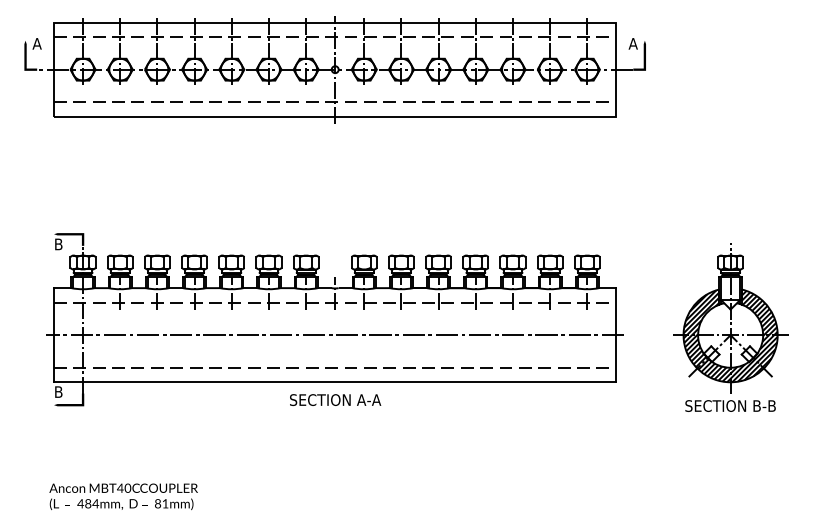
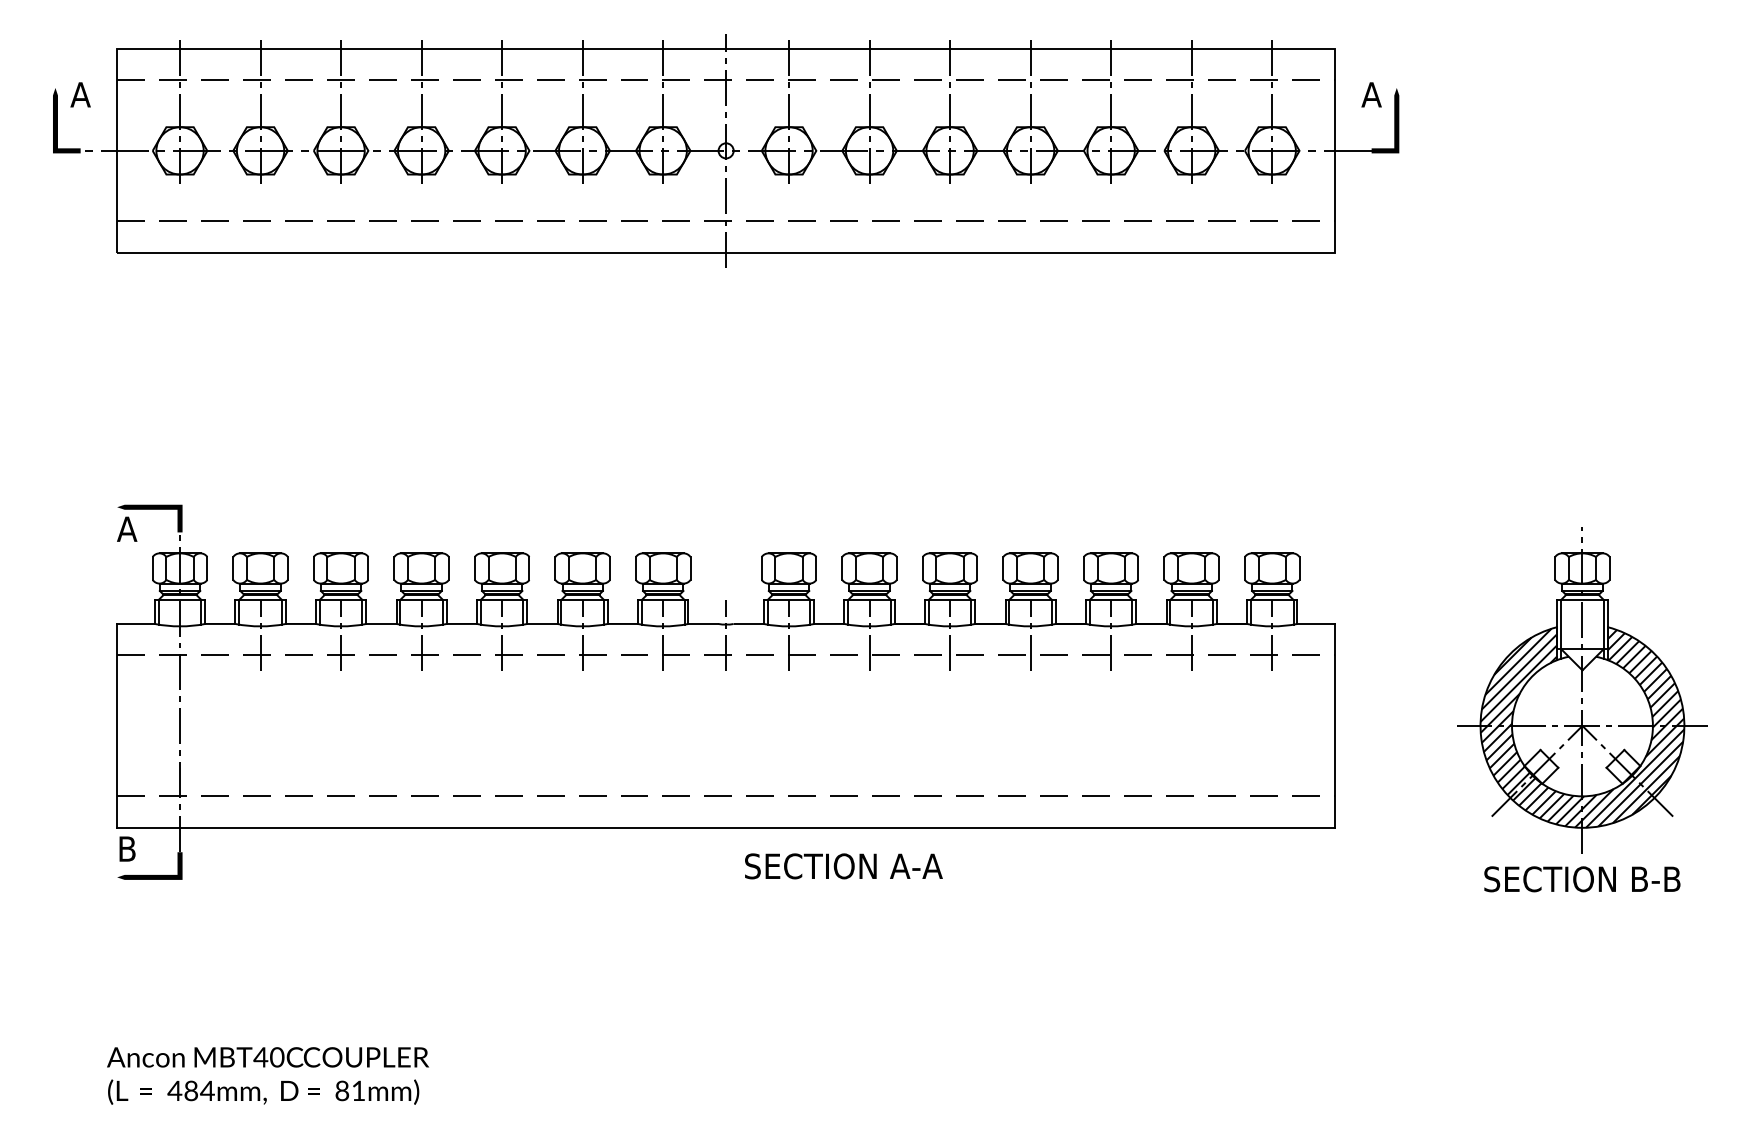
text: (58, 244) -> (126, 529), B -> A
line: (334, 335) -> (724, 726), removed
text: (335, 399) -> (843, 865), moved

